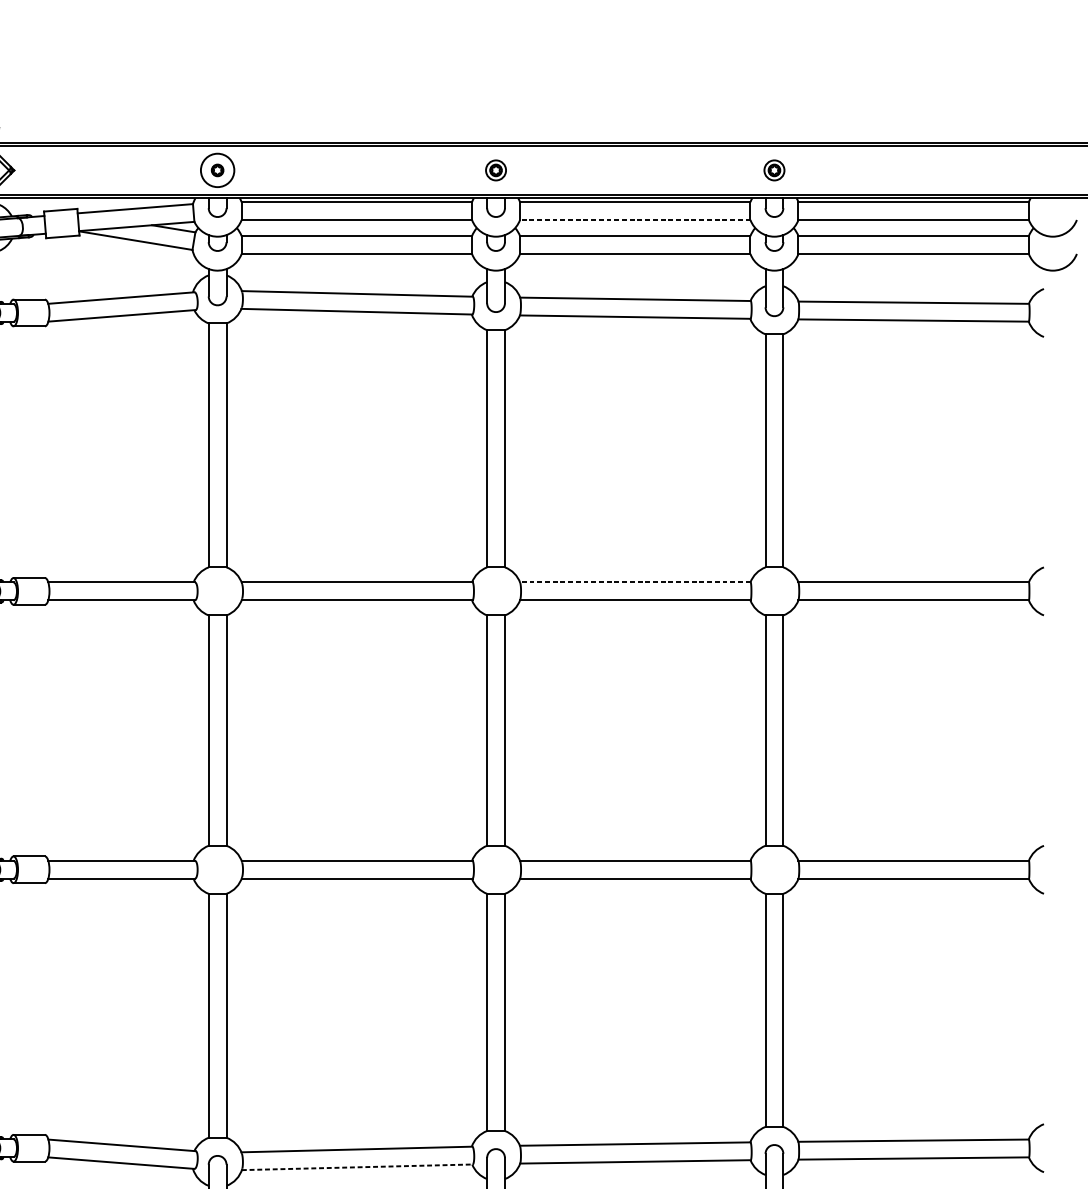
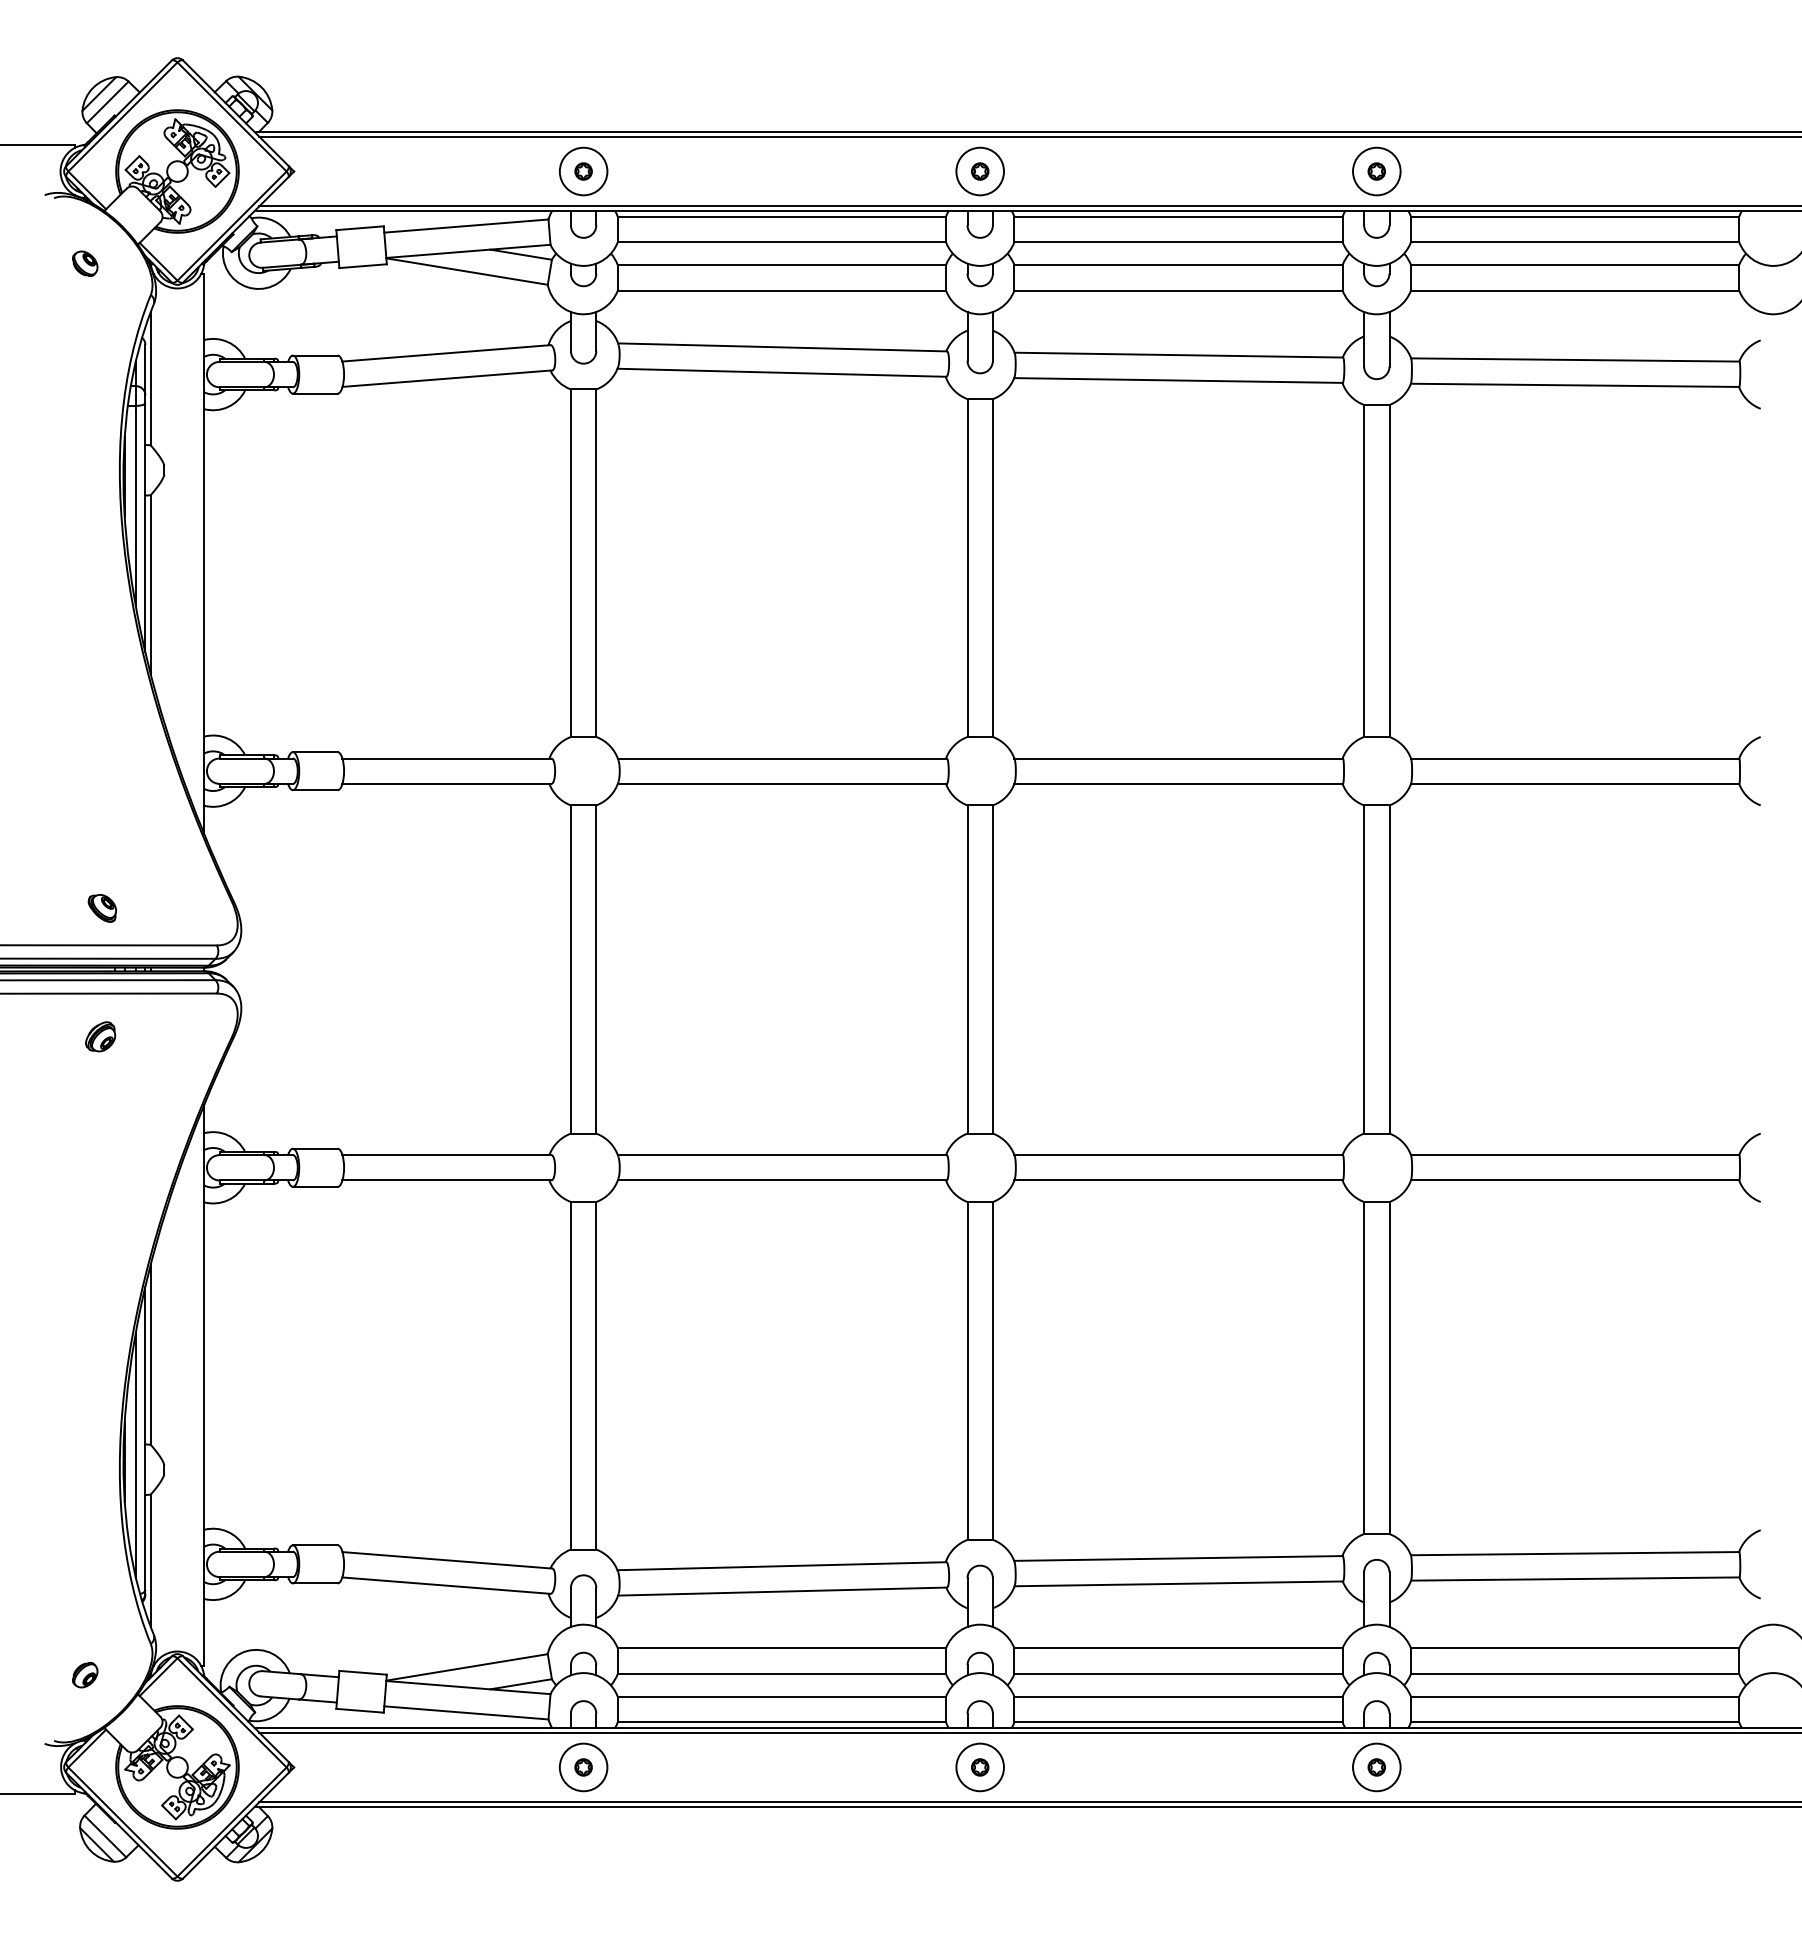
circle: (496, 170) -> (980, 171), size x1.67
circle: (774, 170) -> (1376, 171), size x1.67
line: (635, 220) -> (1178, 242), dashed -> solid
line: (635, 582) -> (1178, 758), dashed -> solid
line: (357, 1167) -> (783, 1591), dashed -> solid

